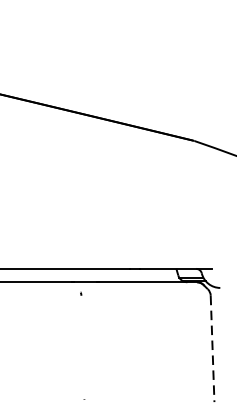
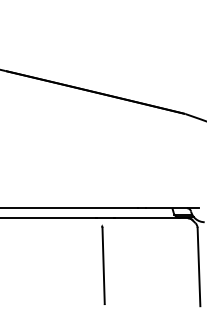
line: (82, 346) -> (103, 265), added
line: (213, 349) -> (199, 267), dashed -> solid

